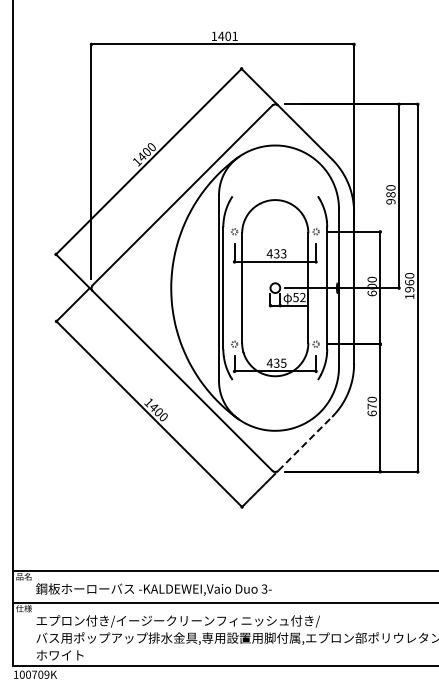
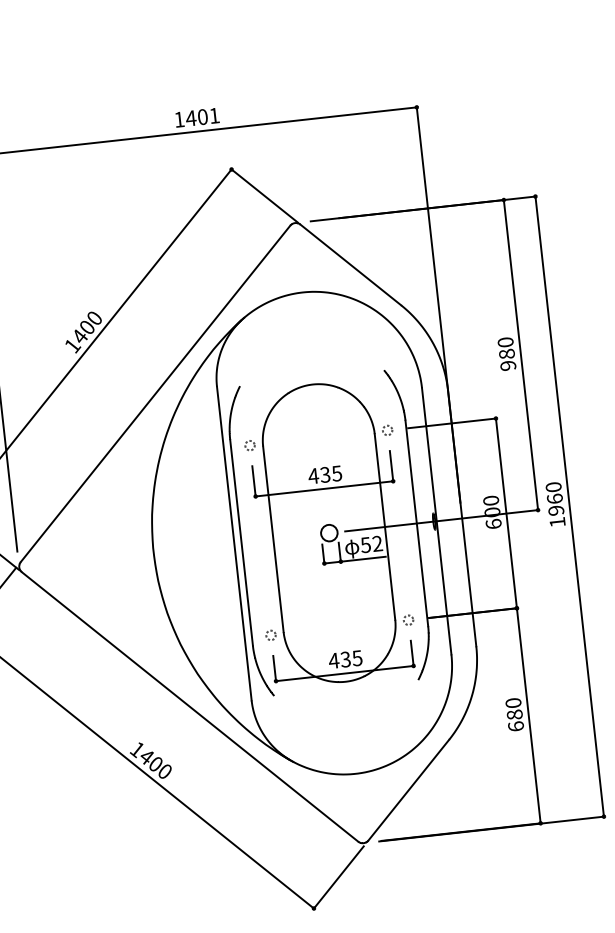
text: (283, 253) -> (336, 473), 433 -> 435
text: (371, 406) -> (513, 714), 670 -> 680
line: (305, 443) -> (409, 789), dashed -> solid

